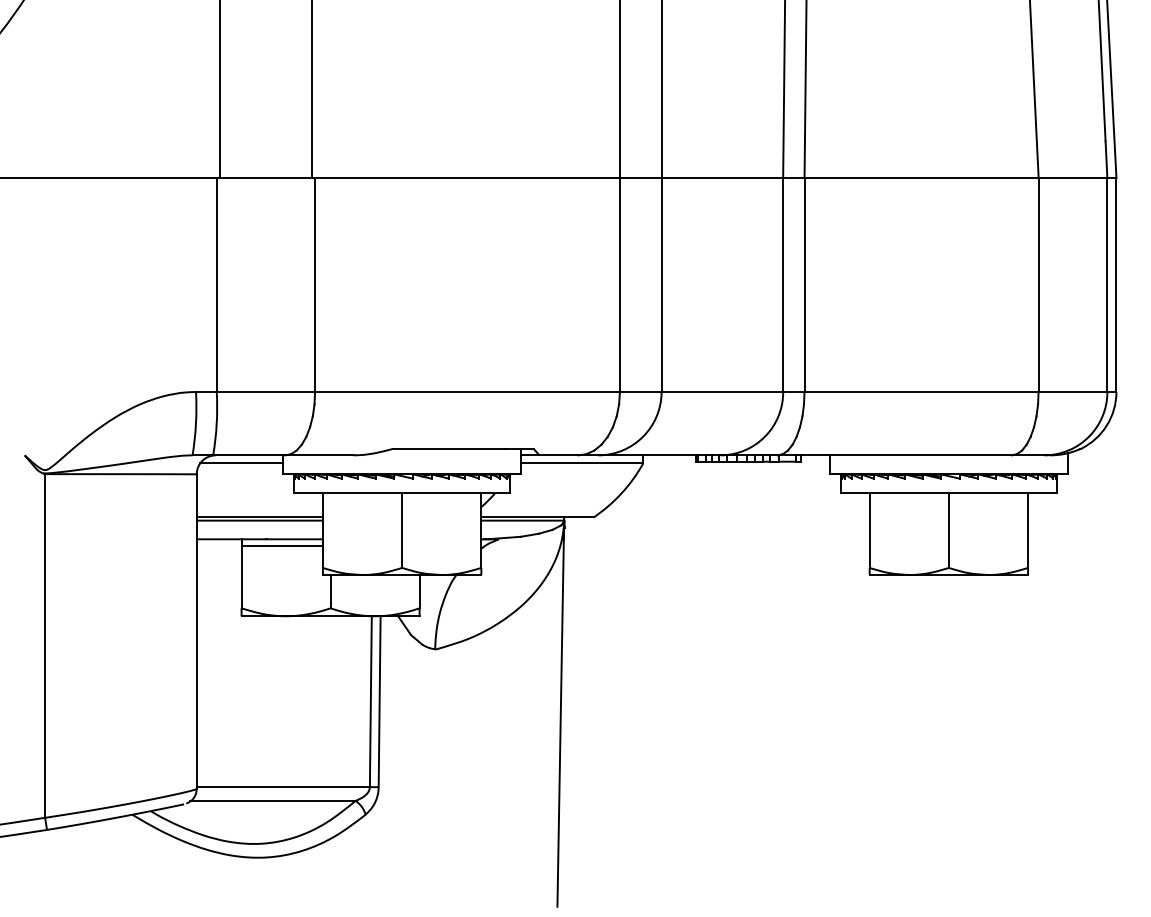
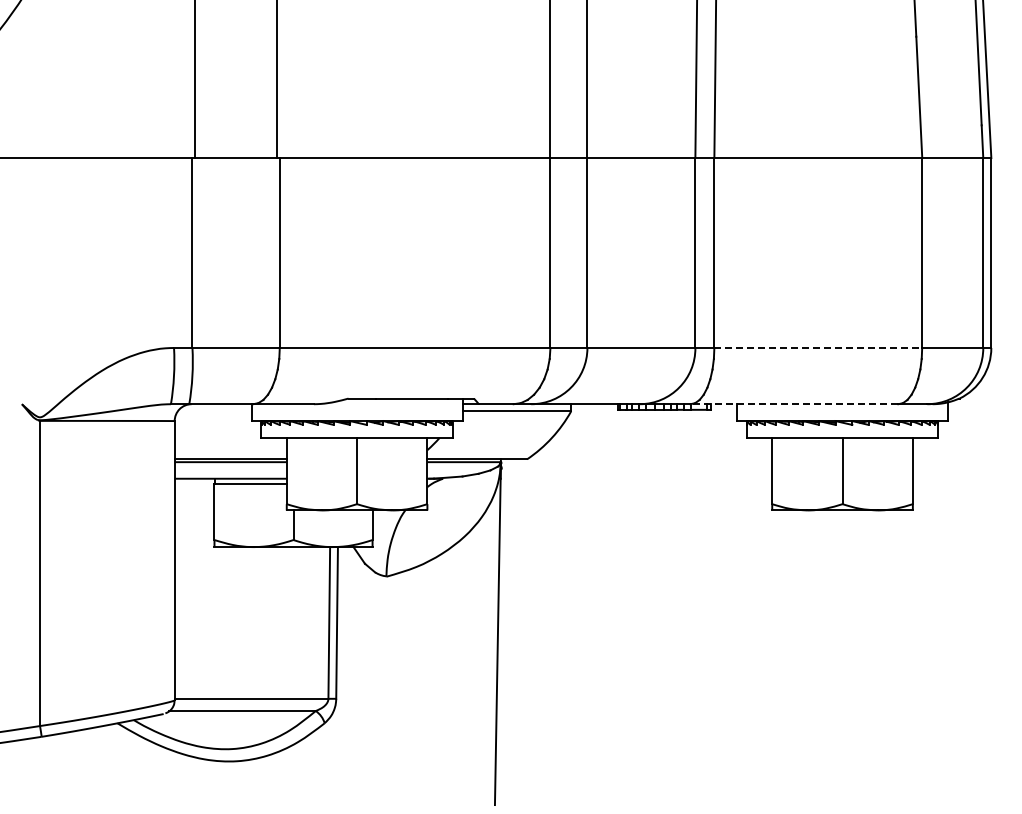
line: (921, 391) -> (818, 347), solid -> dashed
line: (894, 455) -> (794, 404), solid -> dashed
line: (241, 463) -> (214, 411), removed

